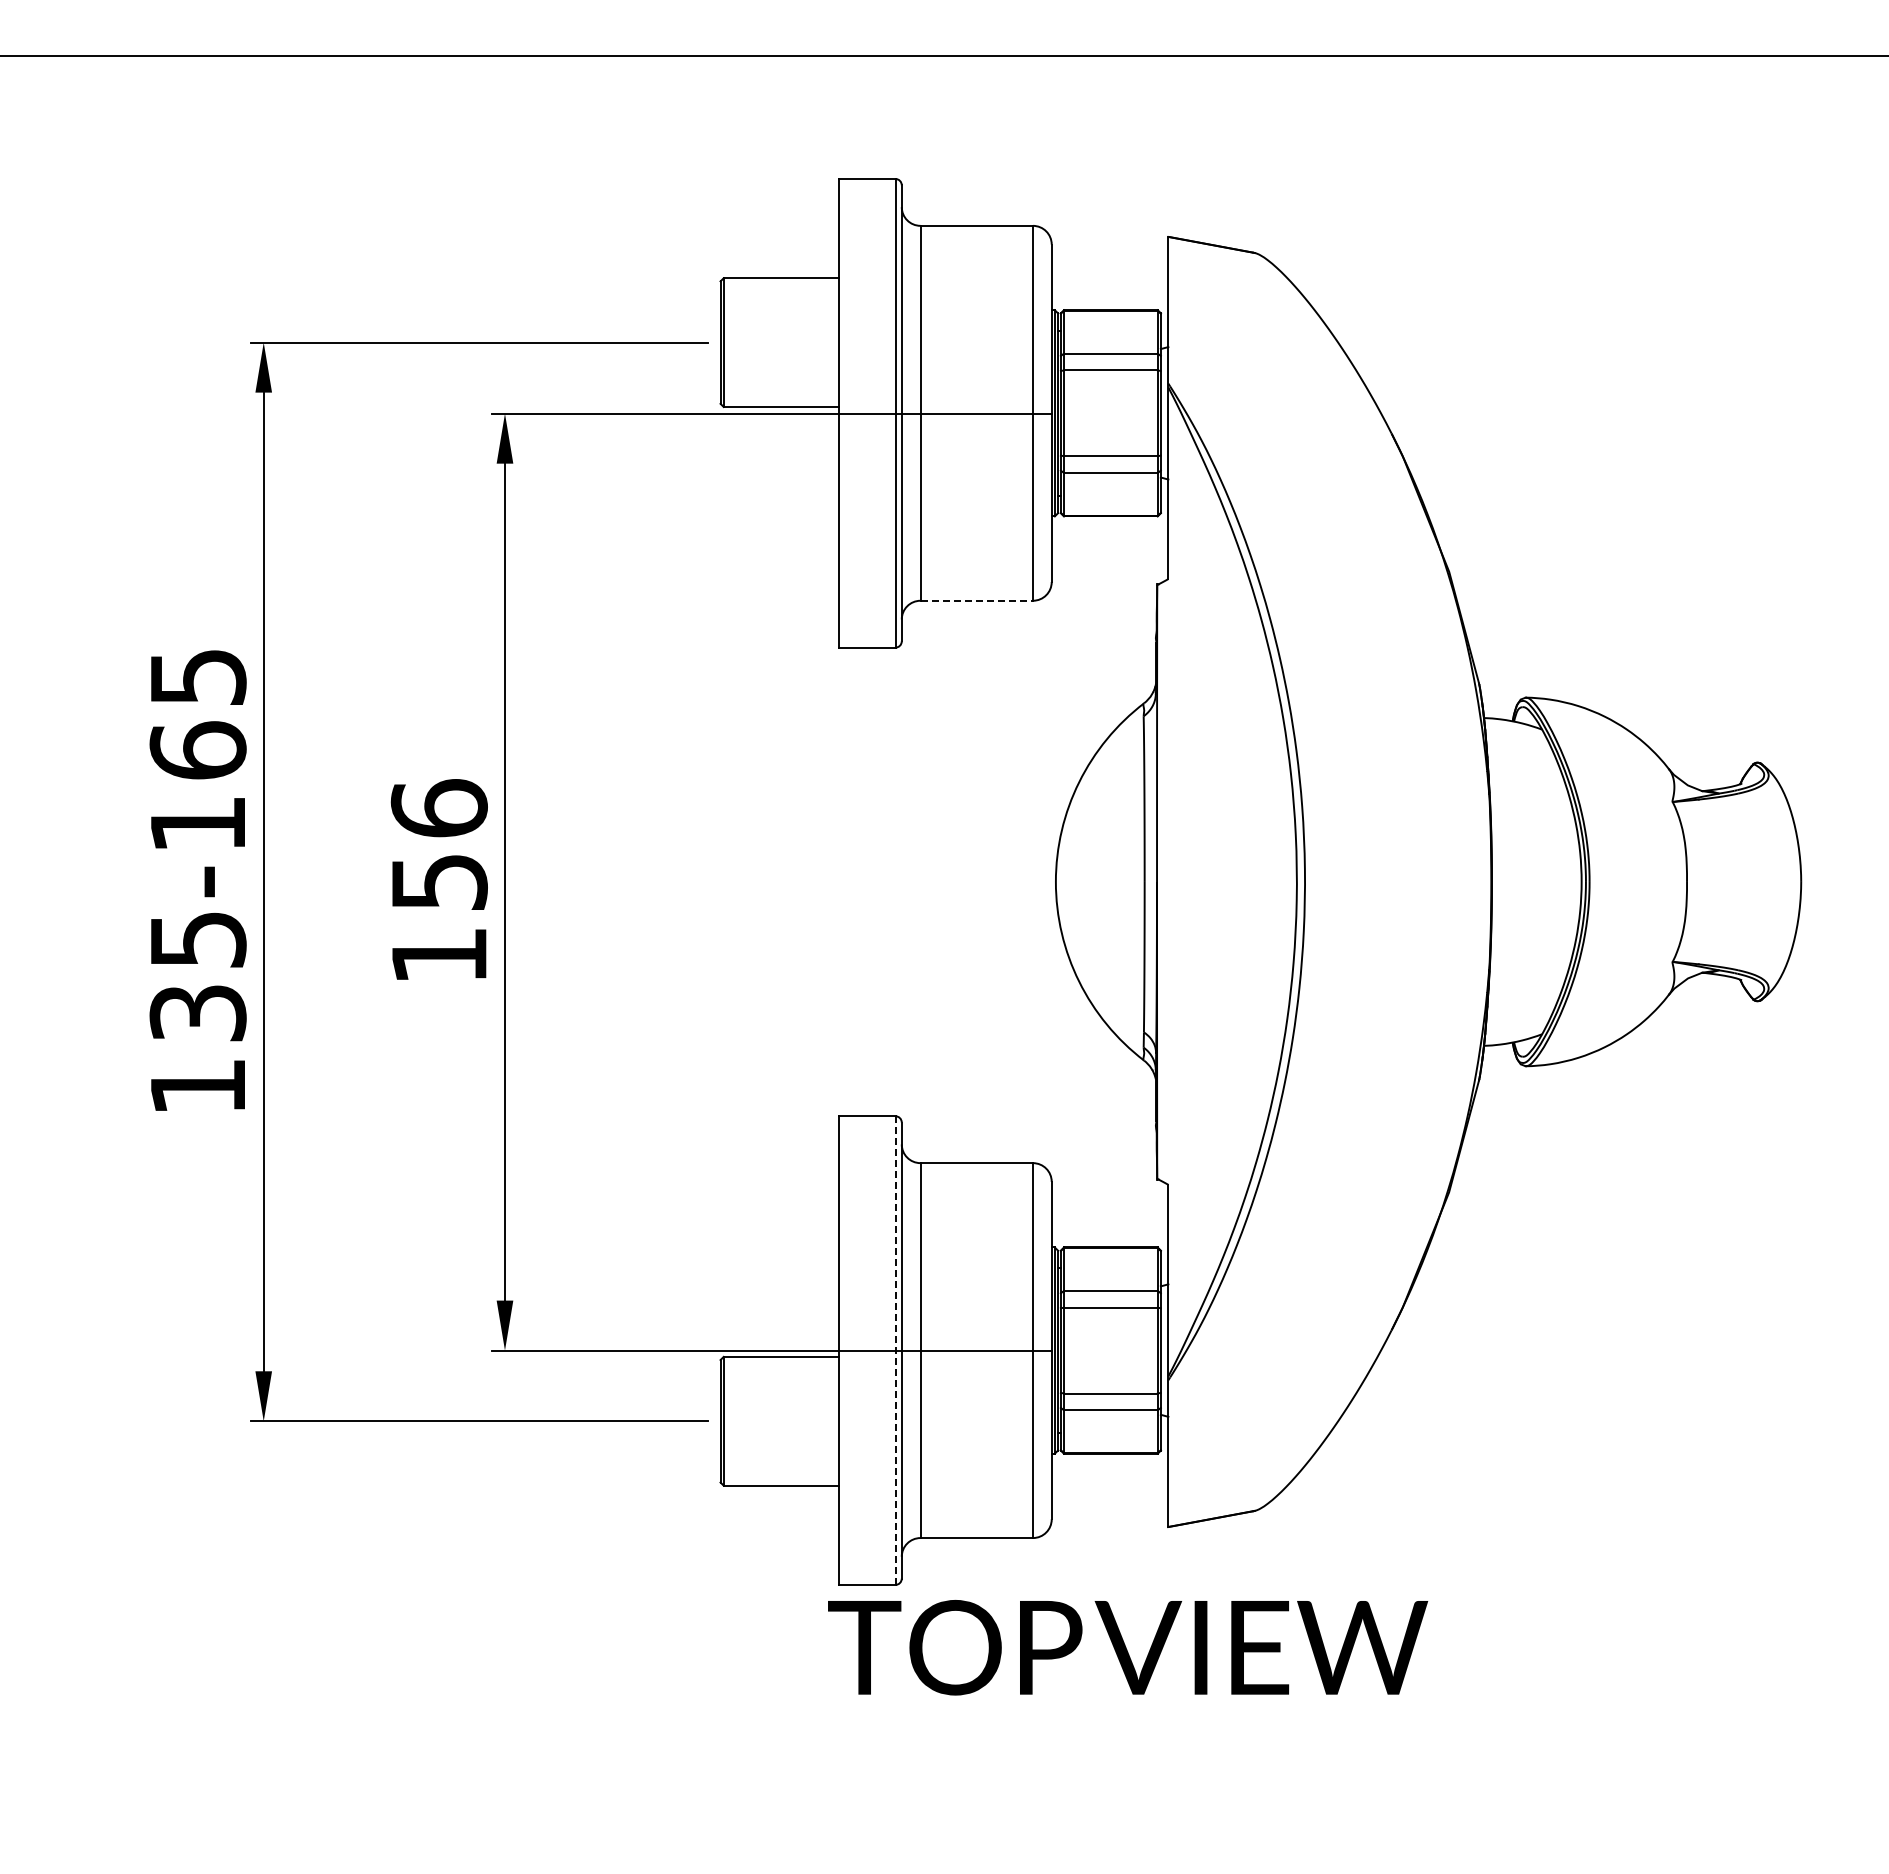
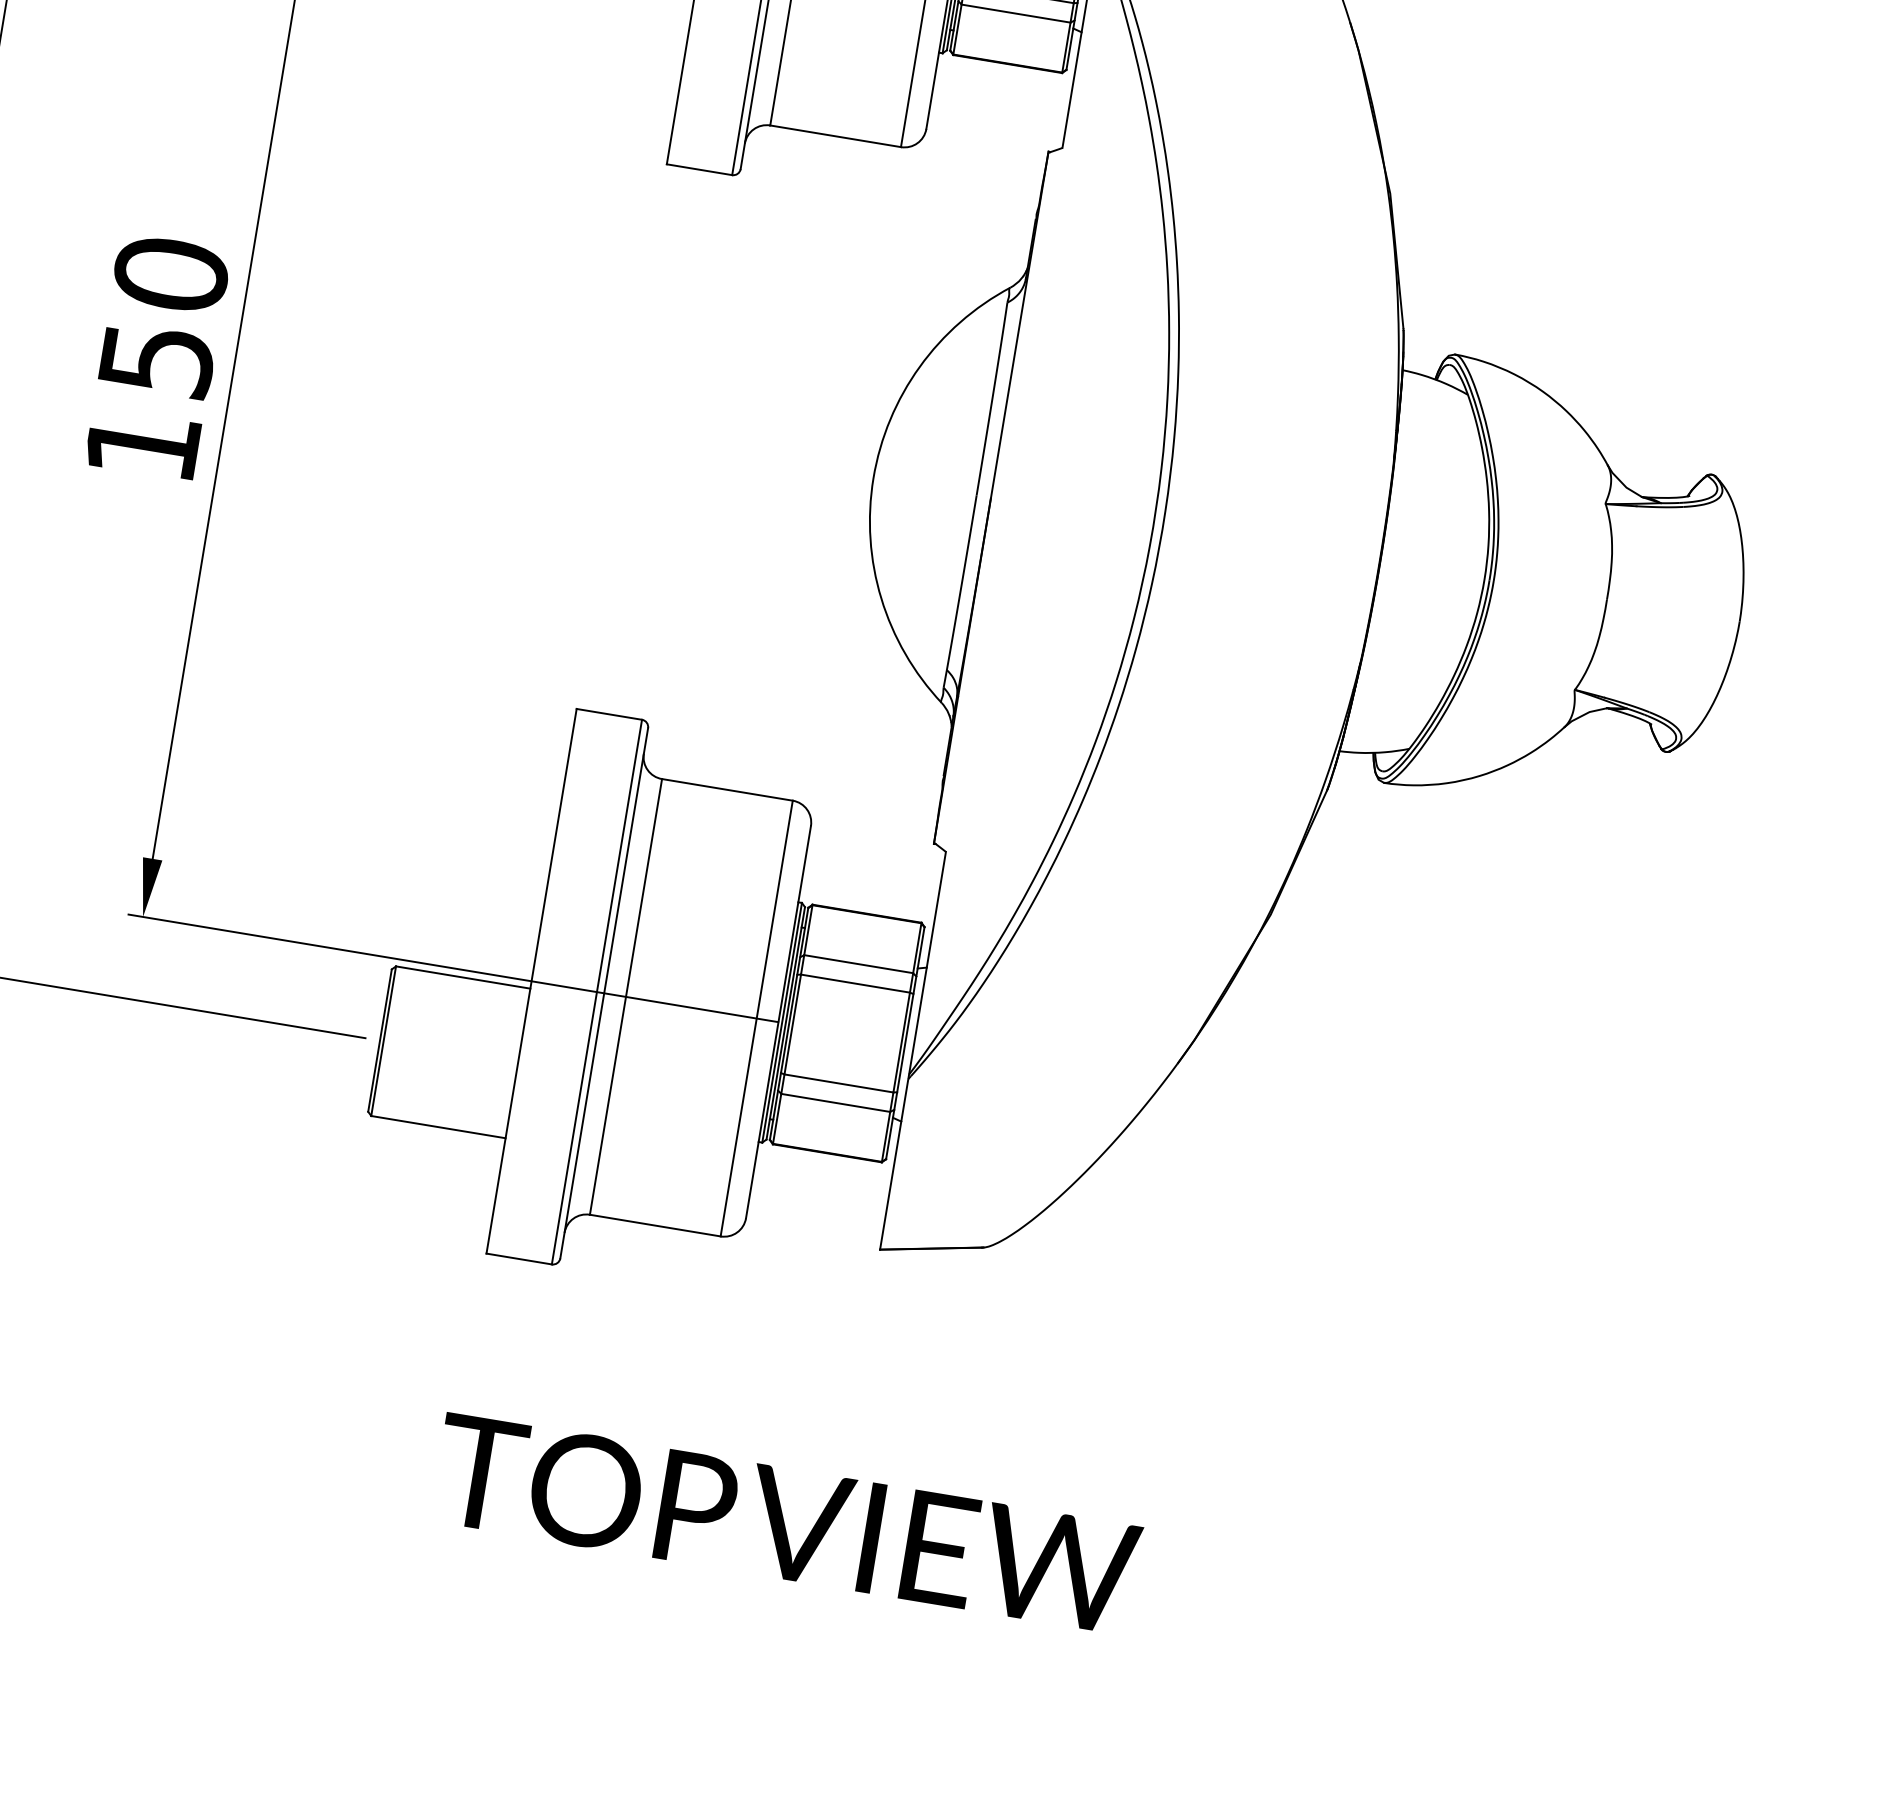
line: (977, 600) -> (836, 136), dashed -> solid
text: (438, 808) -> (170, 274), 156 -> 150
line: (895, 1350) -> (596, 991), dashed -> solid
text: (1128, 1647) -> (787, 1523), moved

